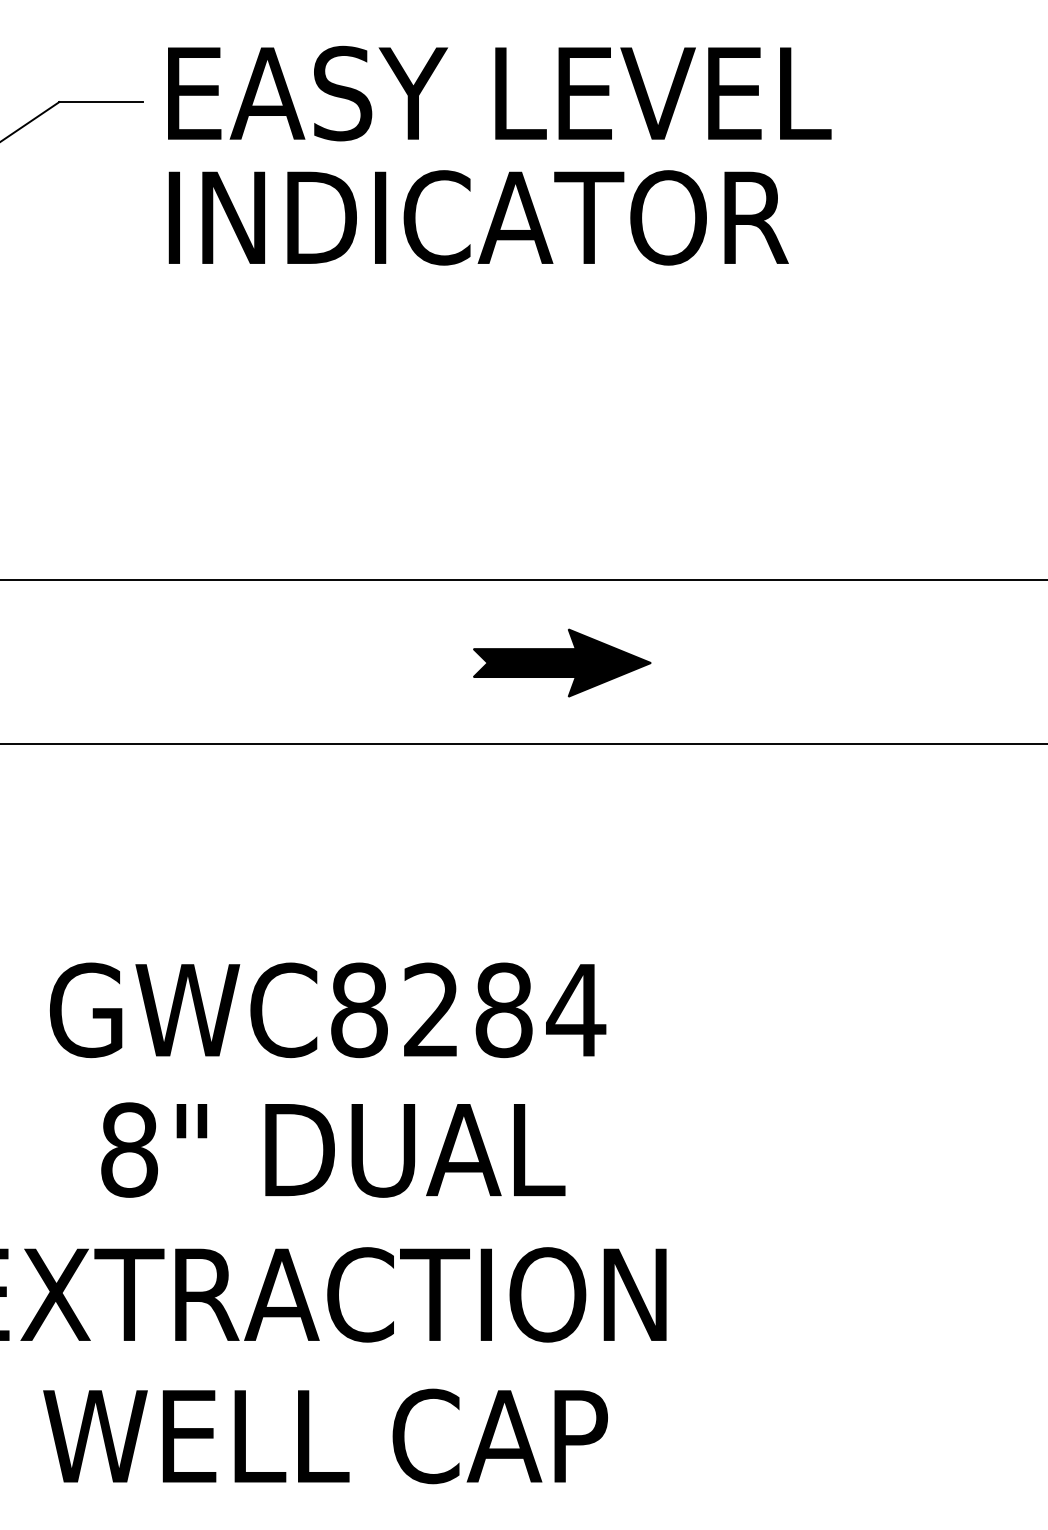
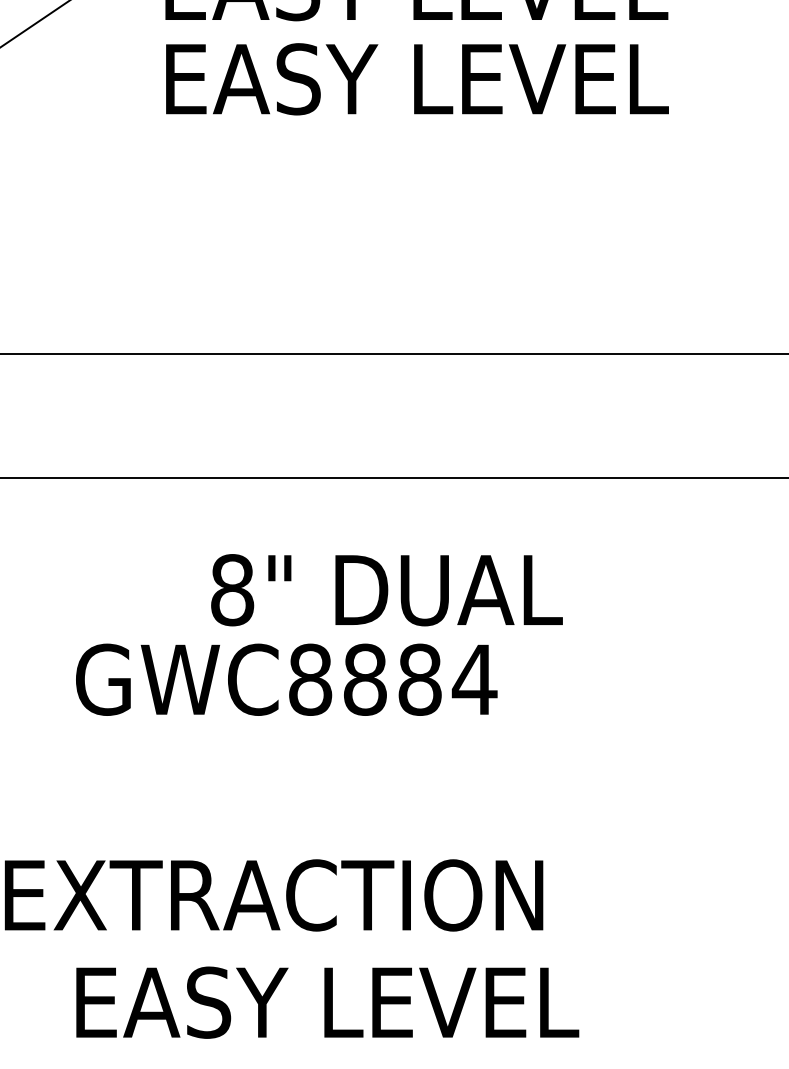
text: (506, 217) -> (421, 79), INDICATOR -> EASY LEVEL
part: (562, 662) -> (464, 416), removed
text: (431, 1010) -> (365, 679), GWC8284 -> GWC8884
text: (333, 1149) -> (387, 589), moved
text: (378, 1436) -> (324, 1002), WELL CAP -> EASY LEVEL

